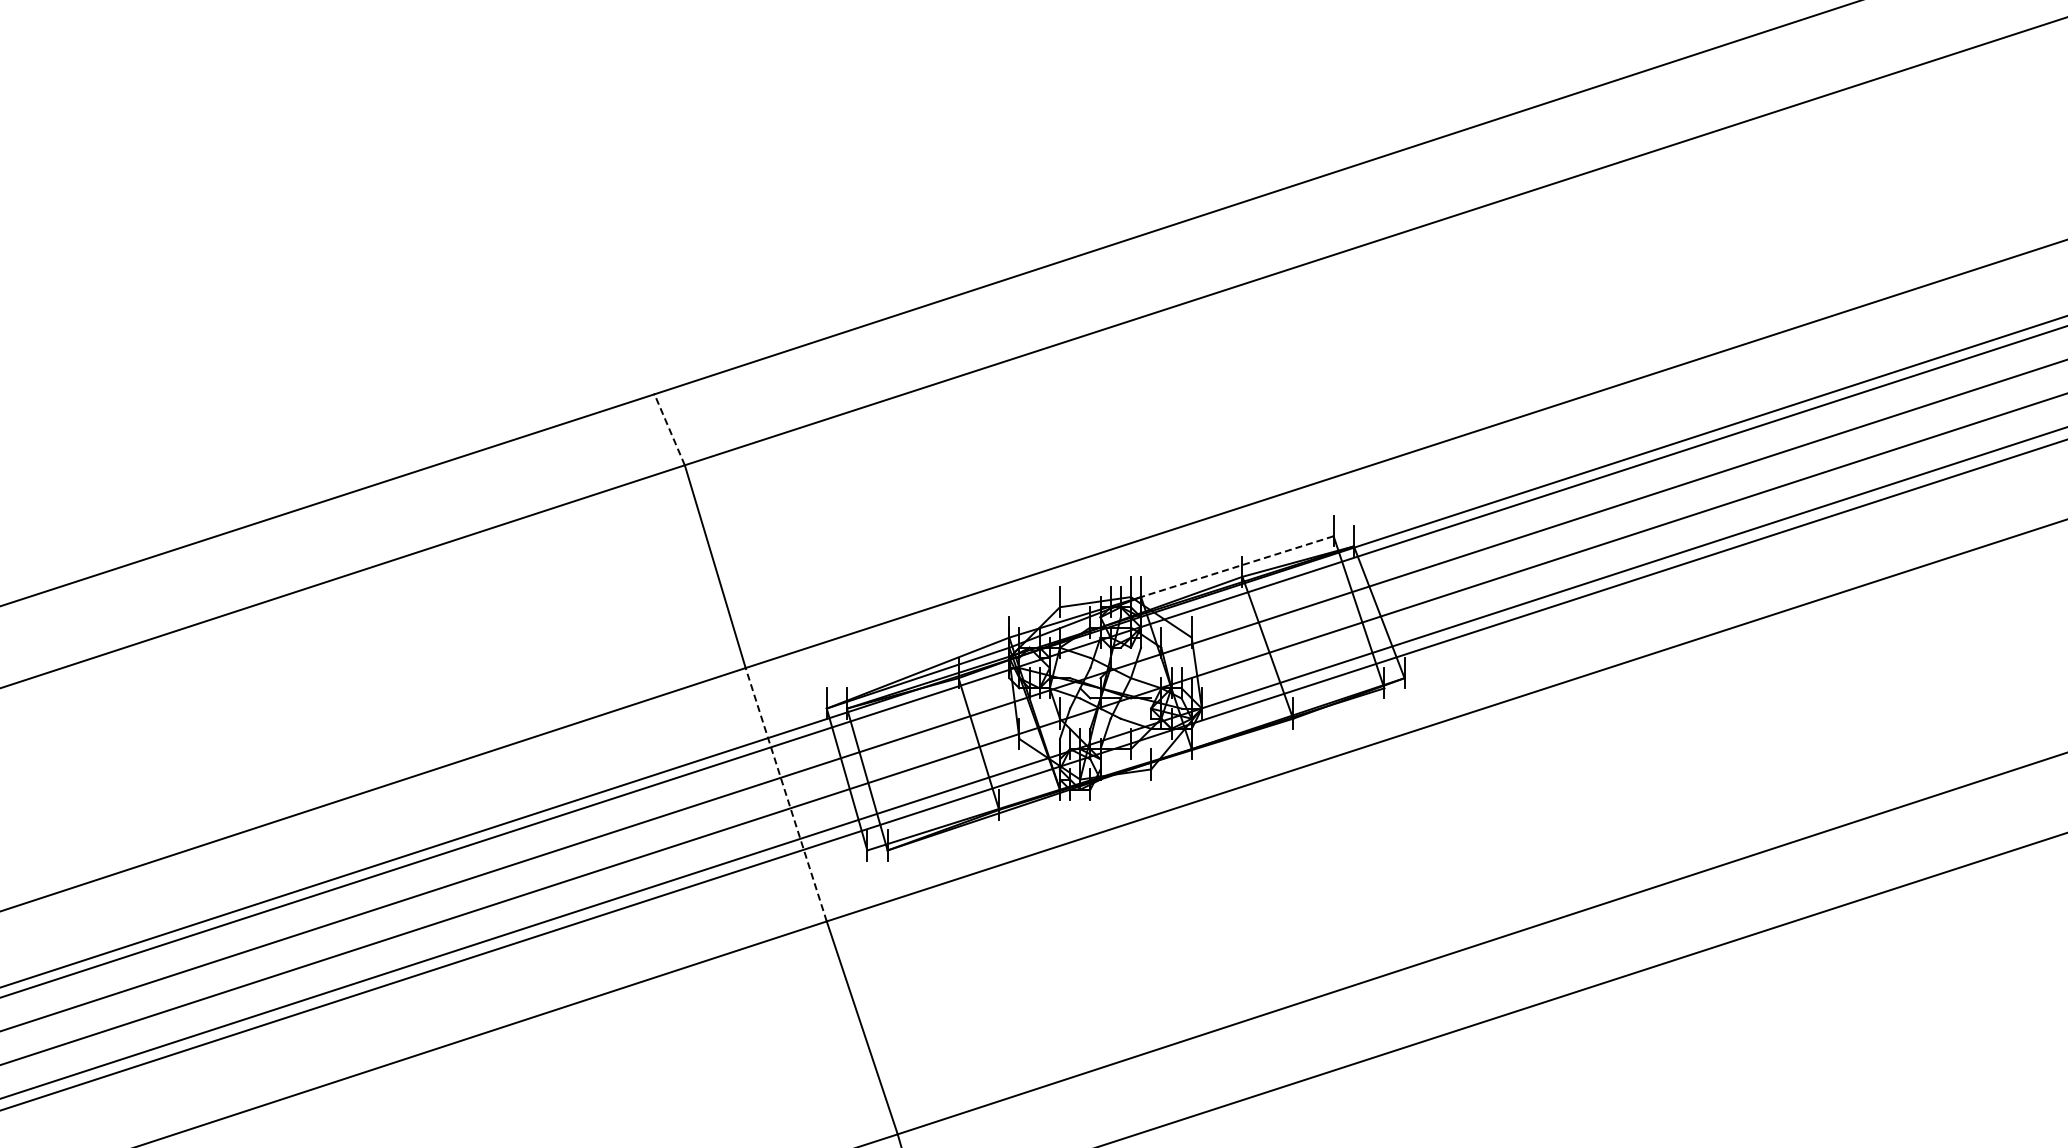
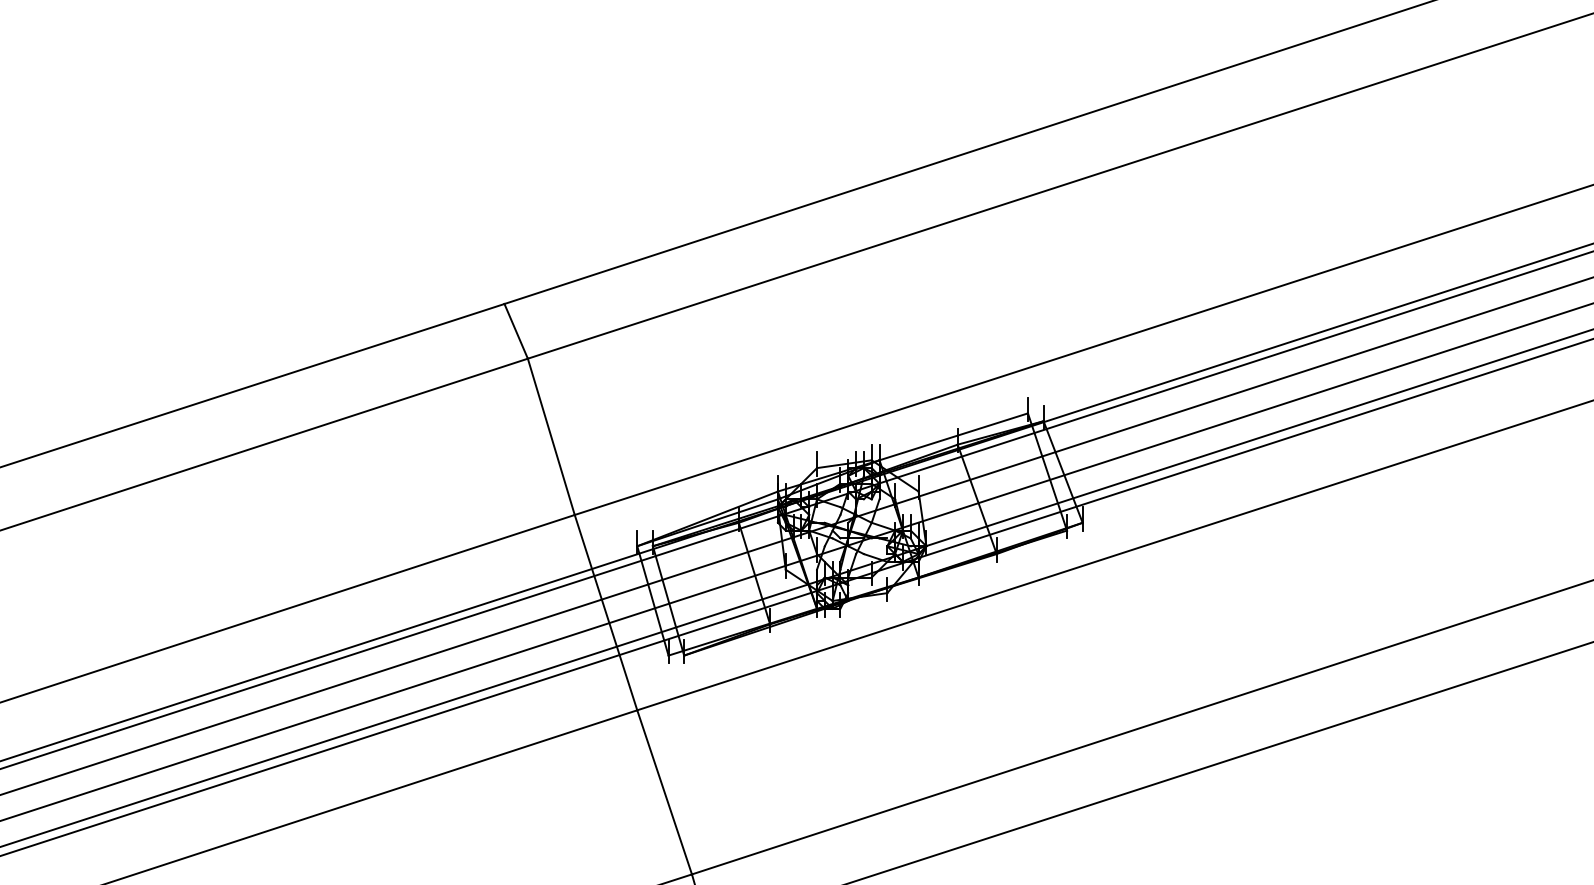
line: (669, 429) -> (516, 331), dashed -> solid
line: (1237, 566) -> (953, 436), dashed -> solid
line: (786, 794) -> (606, 612), dashed -> solid

